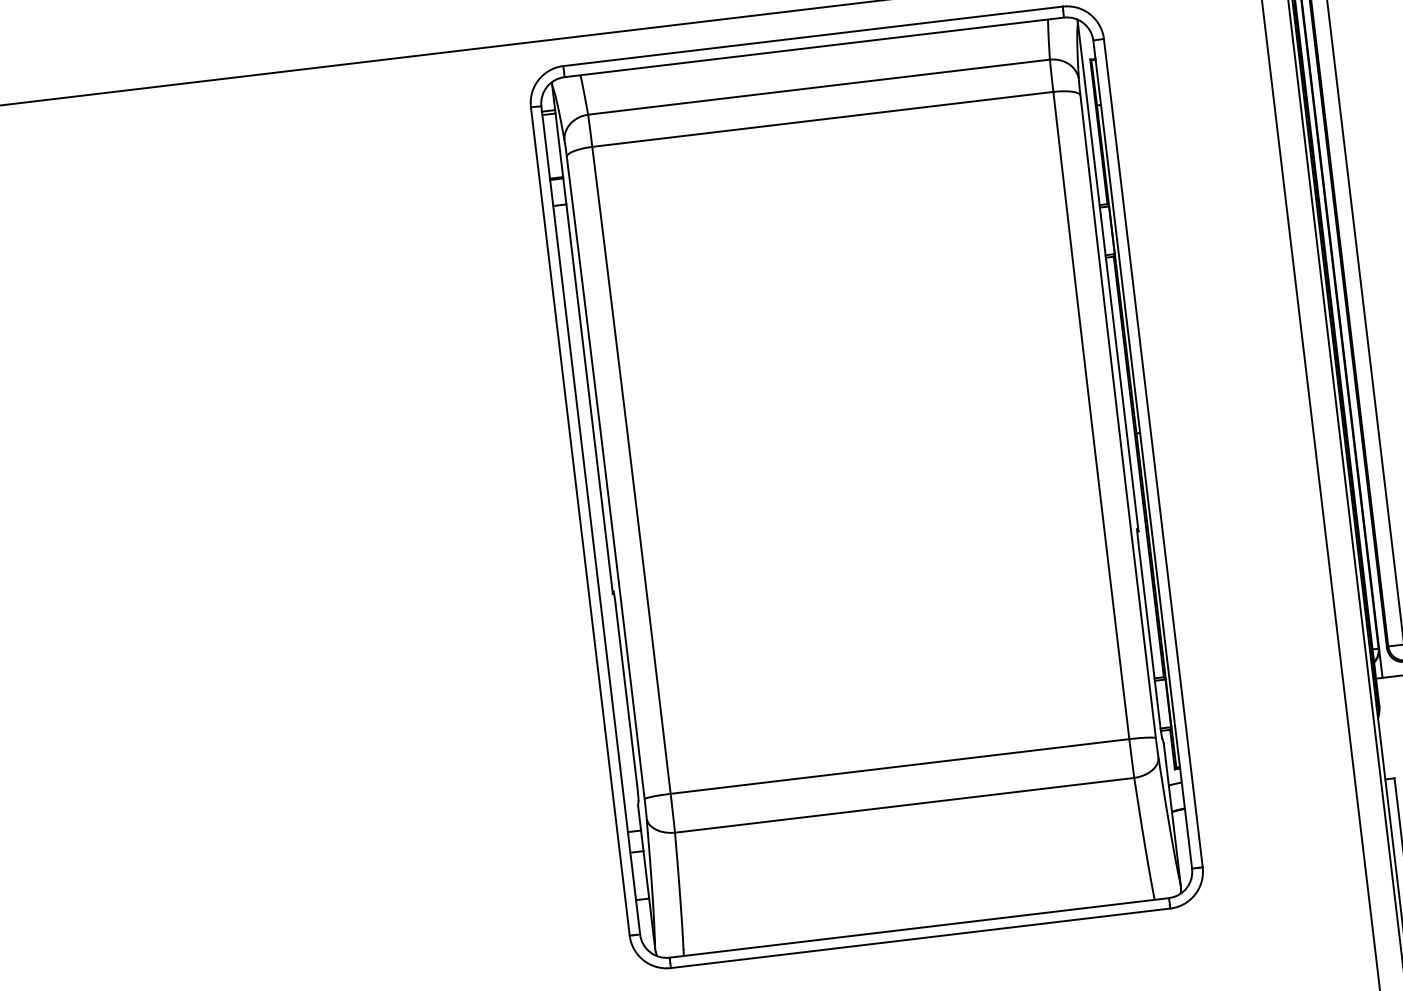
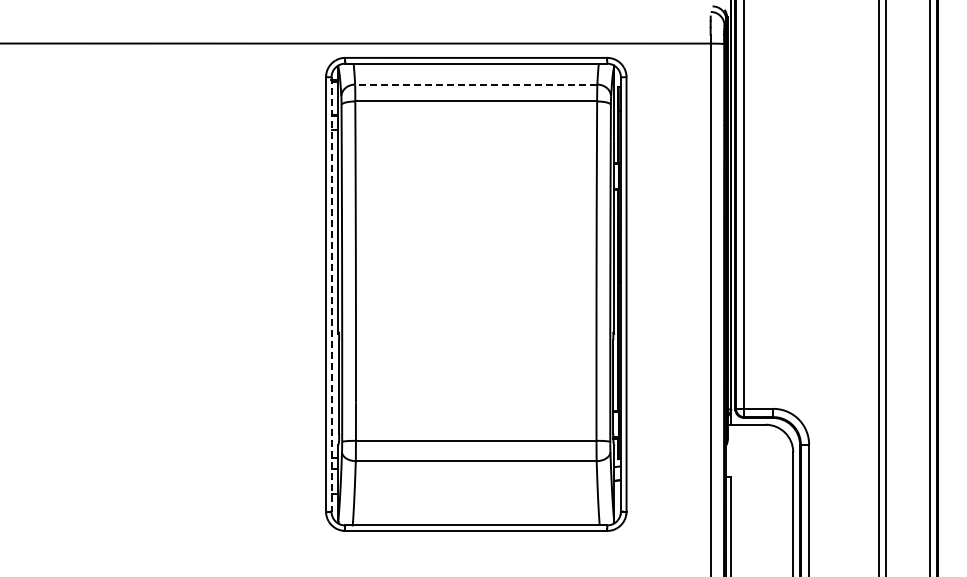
line: (817, 87) -> (475, 84), solid -> dashed
line: (590, 522) -> (331, 295), solid -> dashed

